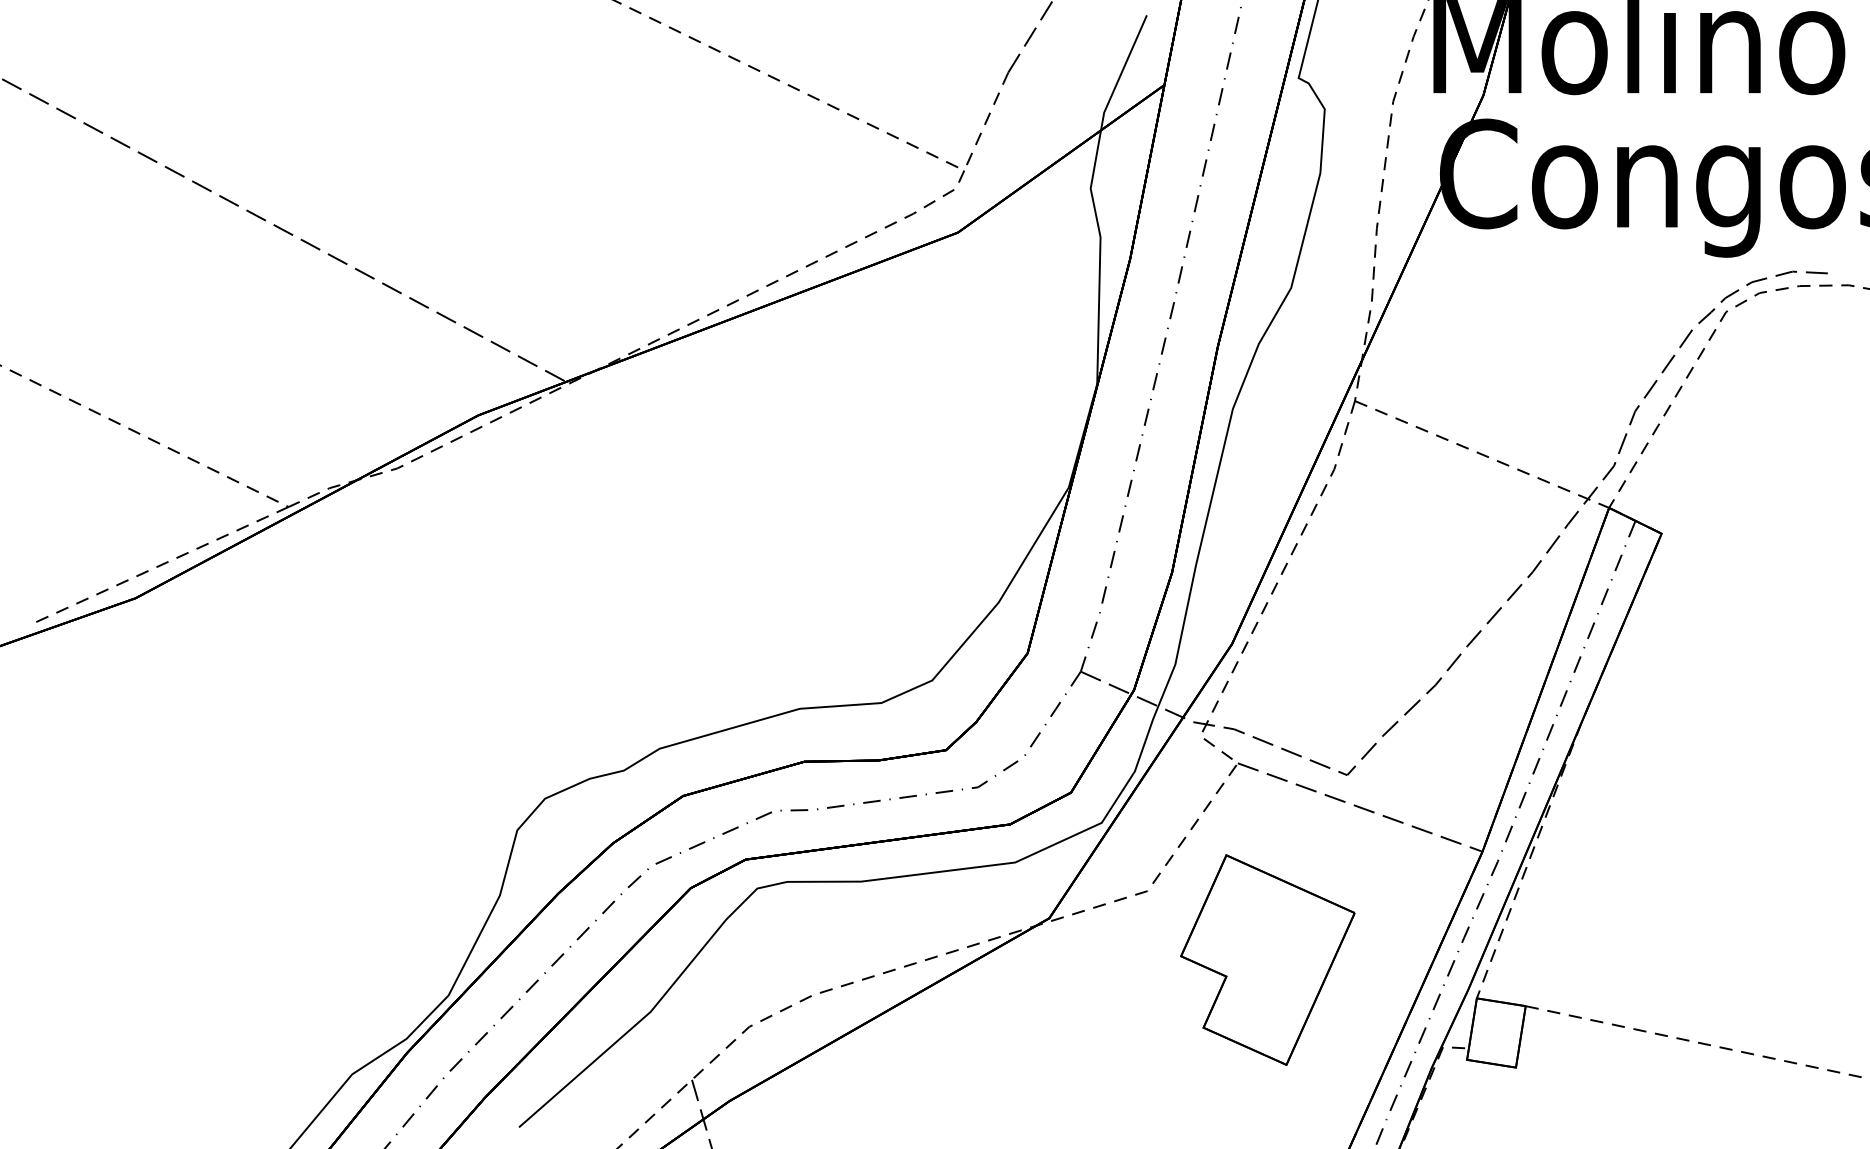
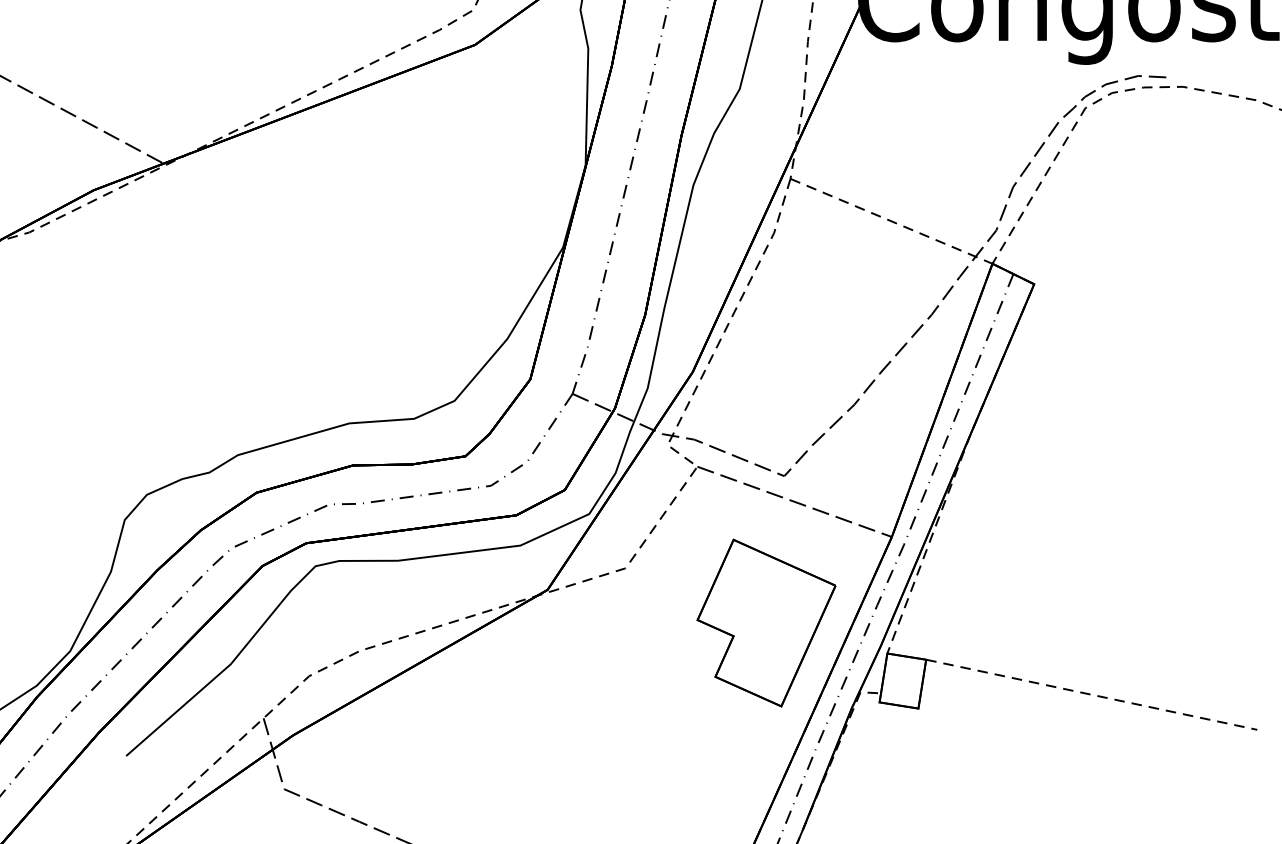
part: (1267, 959) -> (766, 622), moved

